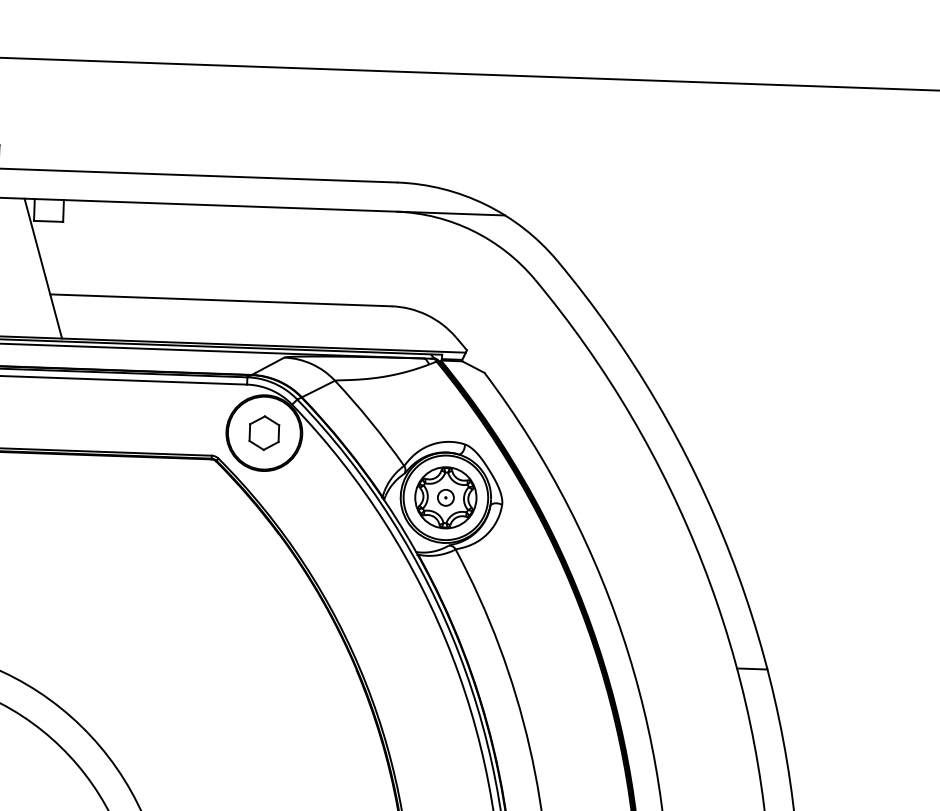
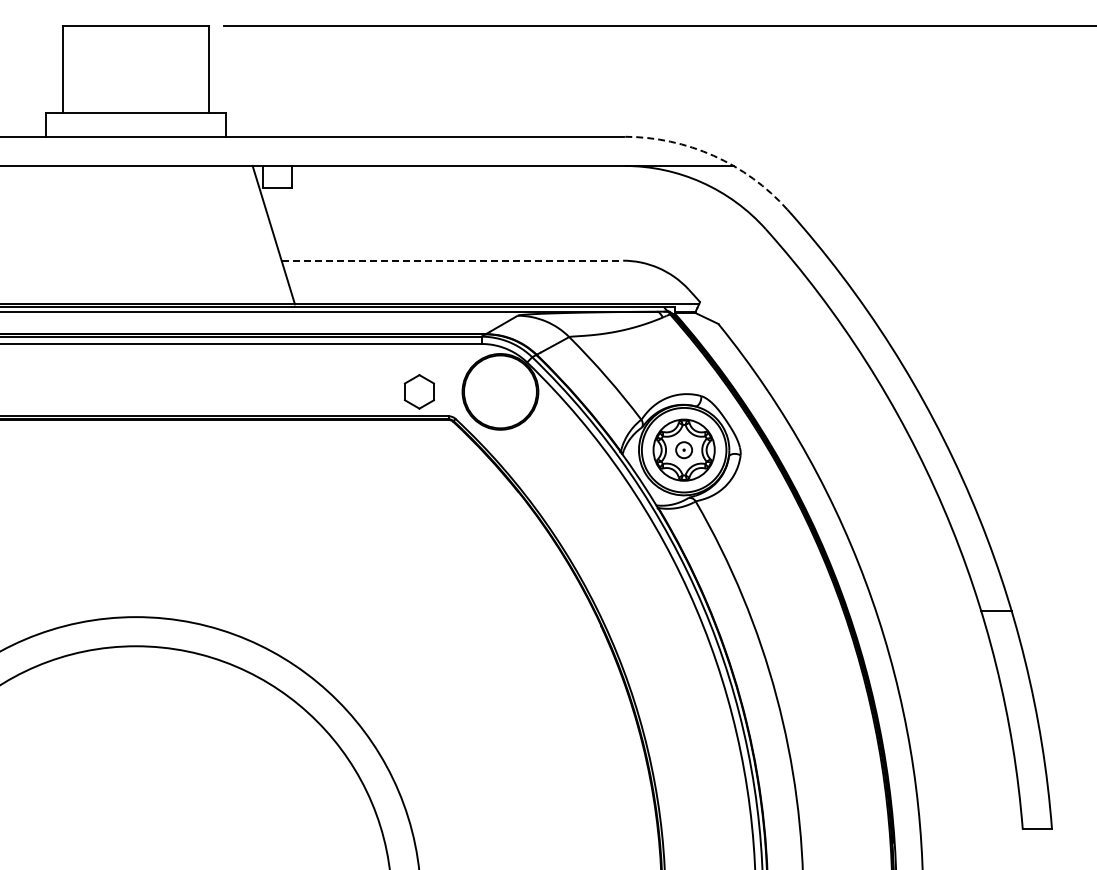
arc: (485, 204) -> (713, 155), solid -> dashed
line: (221, 300) -> (452, 260), solid -> dashed
part: (263, 432) -> (418, 391), moved

